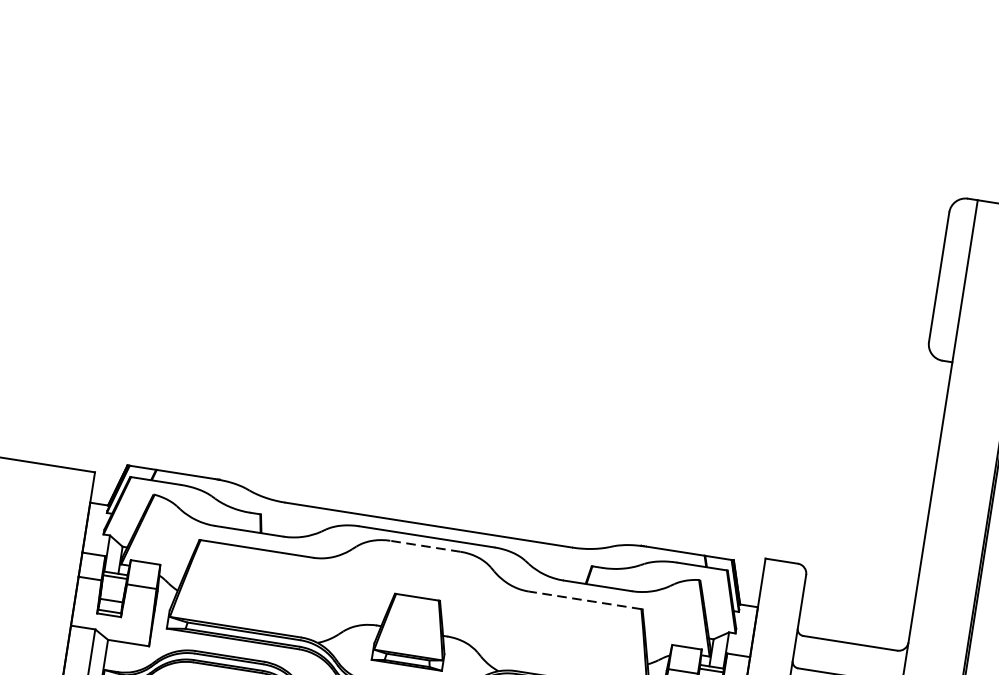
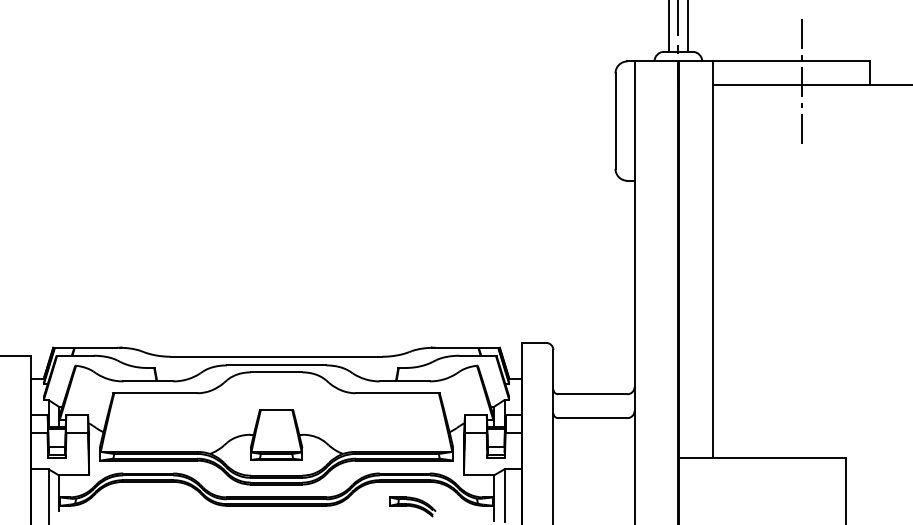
line: (425, 546) -> (276, 372), dashed -> solid
line: (583, 600) -> (396, 393), dashed -> solid

